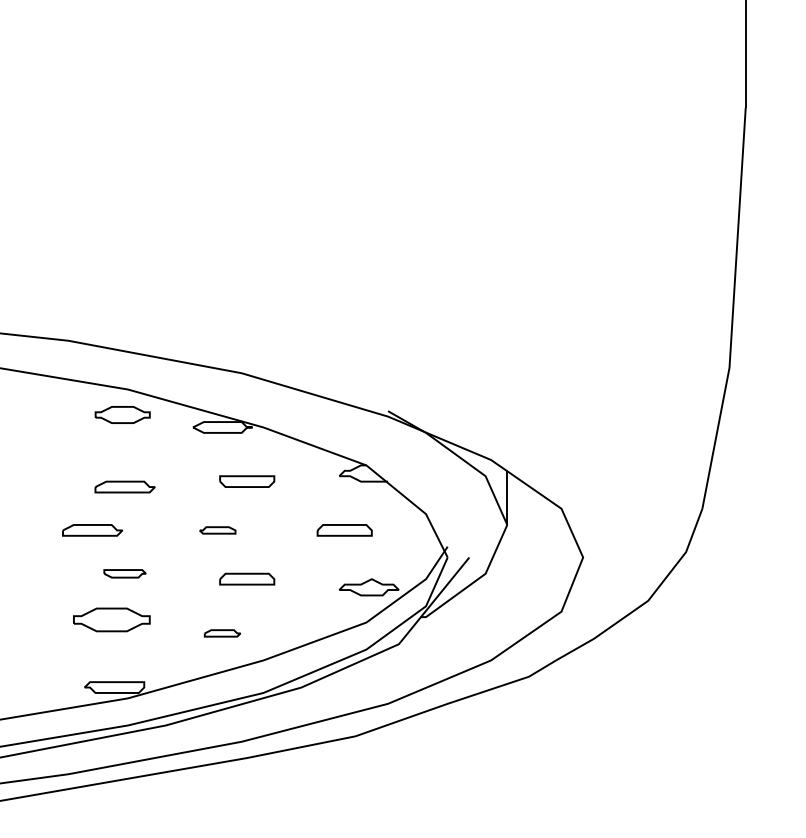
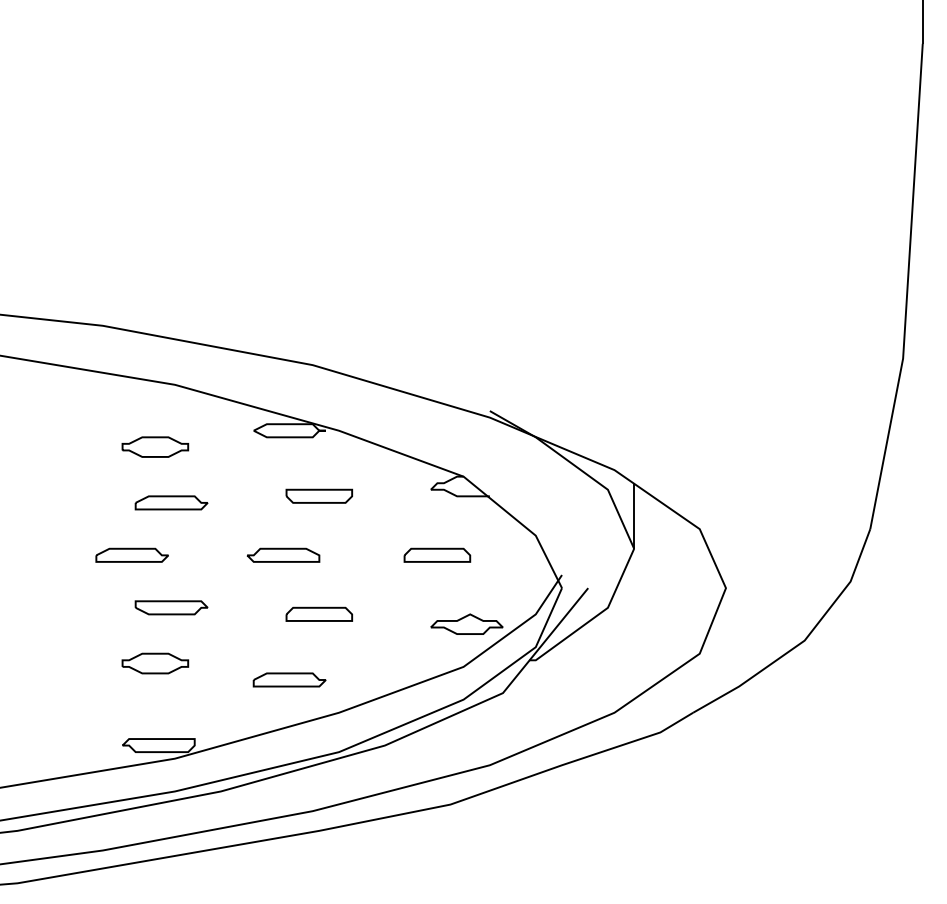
part: (122, 414) -> (155, 446), moved
part: (217, 530) -> (283, 555), size x1.67
part: (124, 573) -> (170, 607), size x1.43
part: (111, 619) -> (155, 663), size x0.71
part: (222, 633) -> (289, 680), size x1.67

